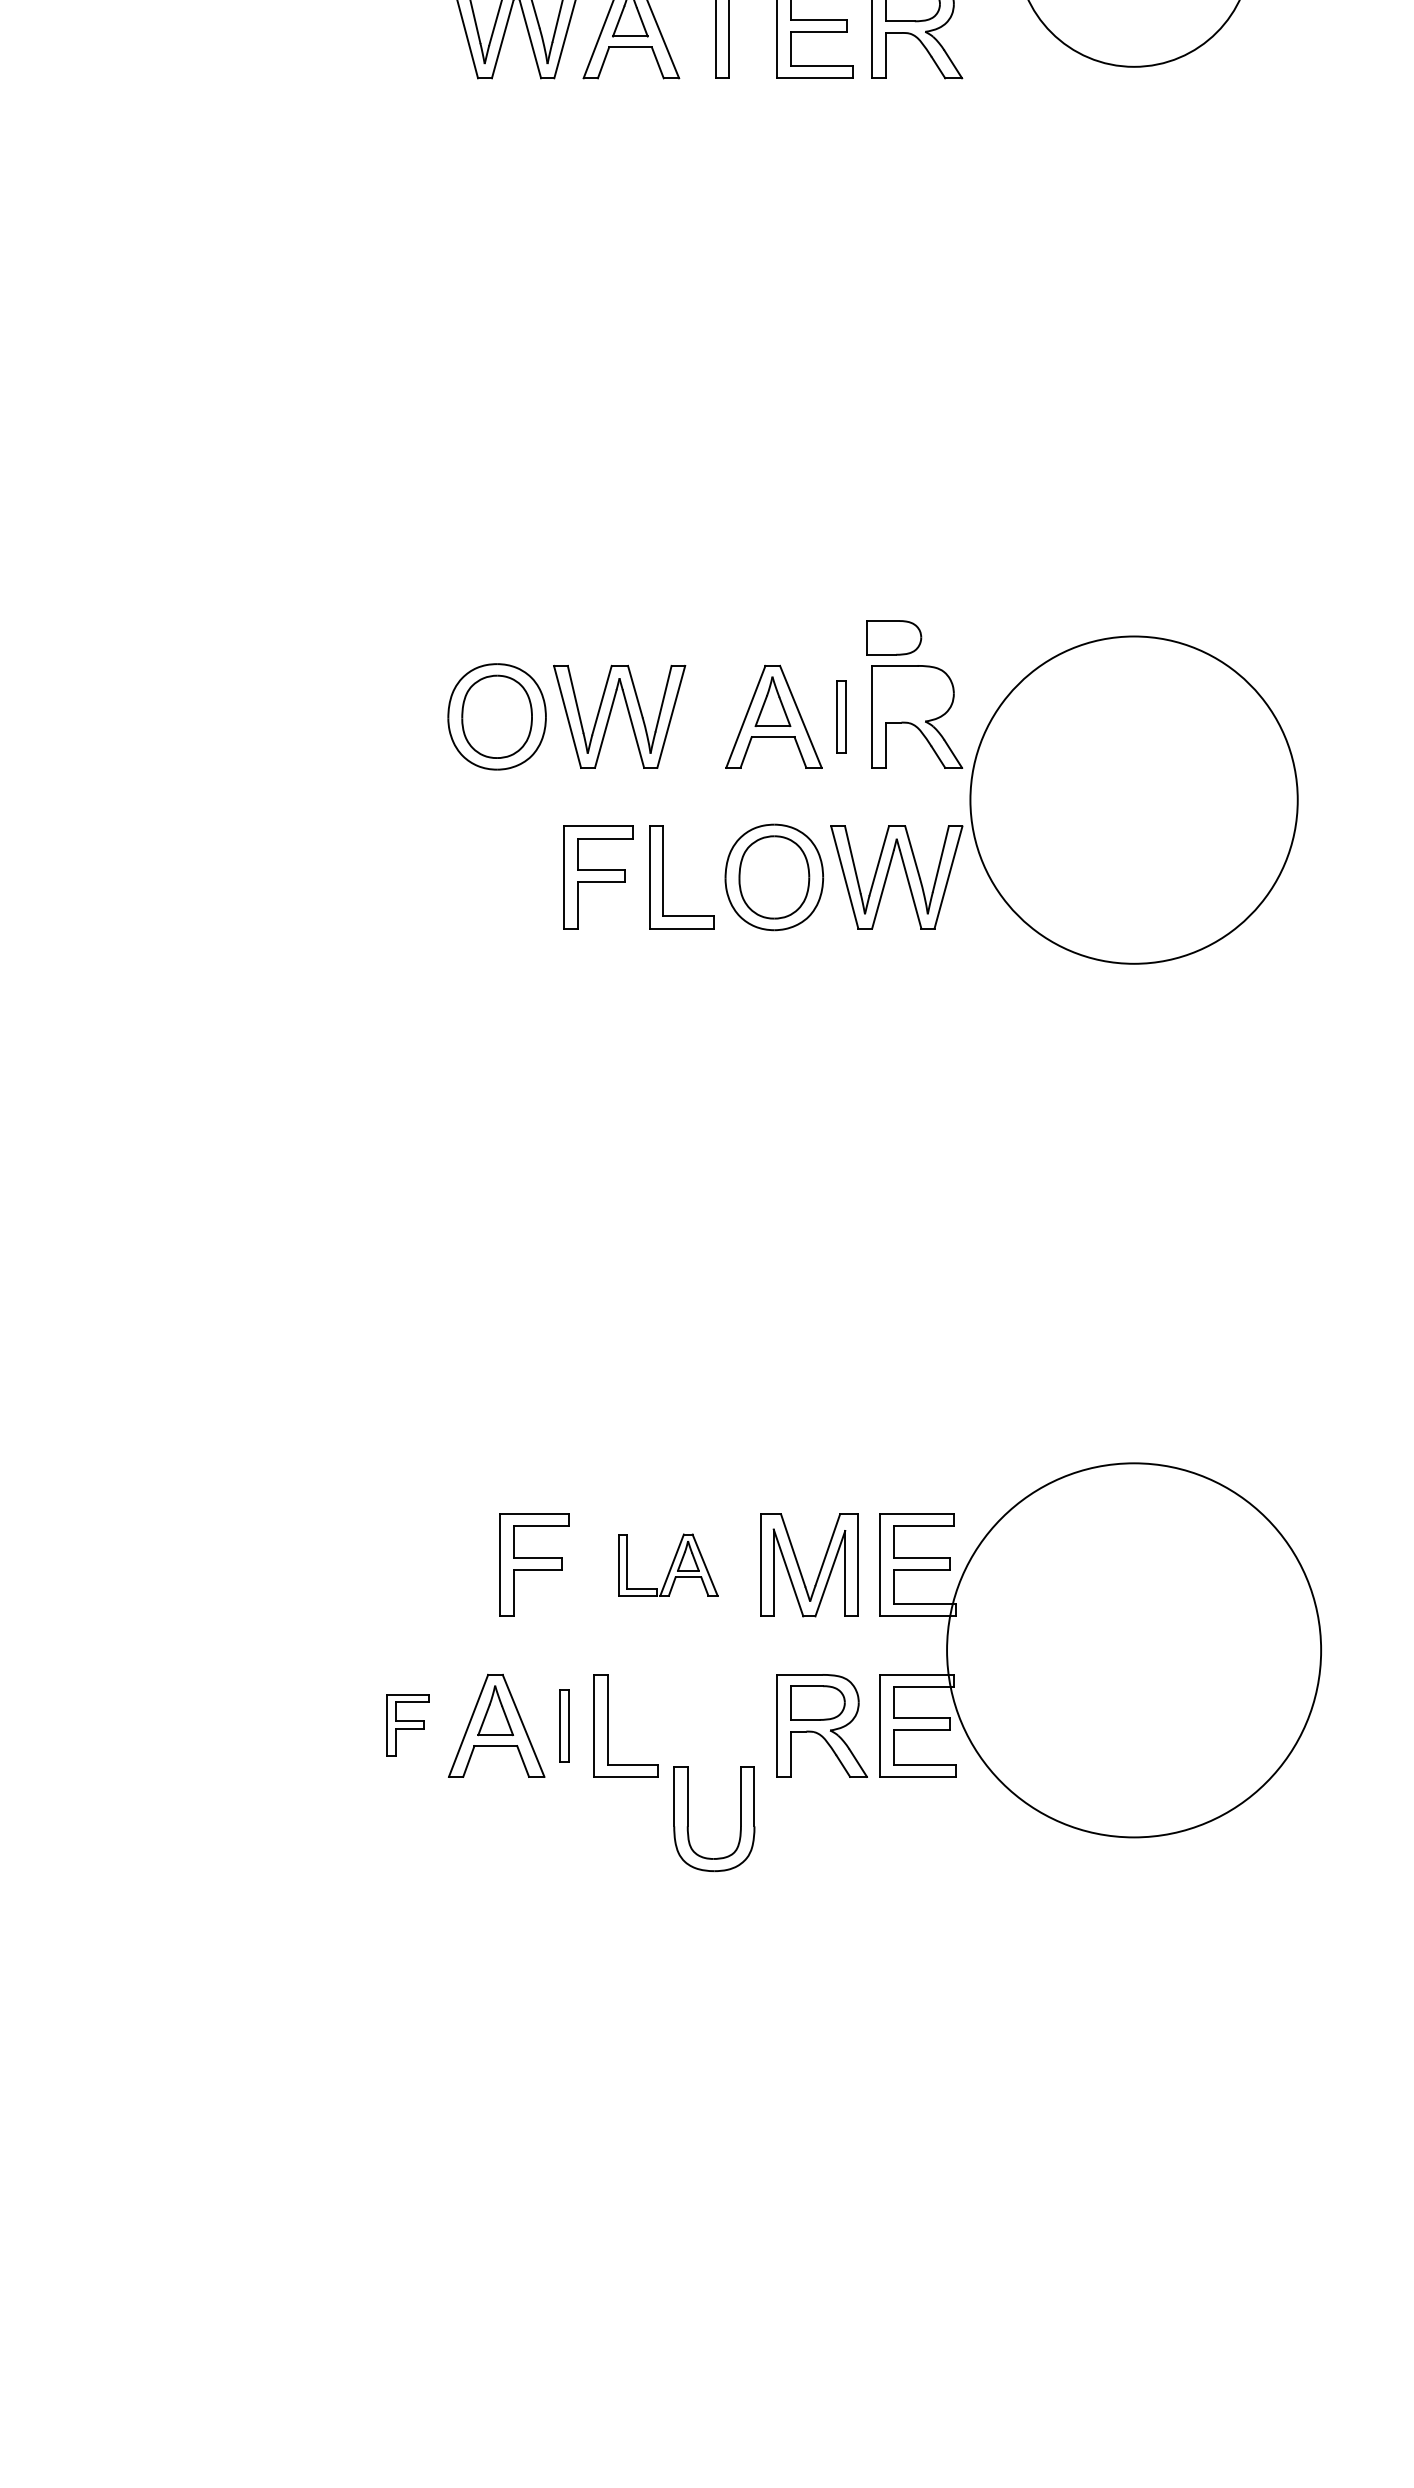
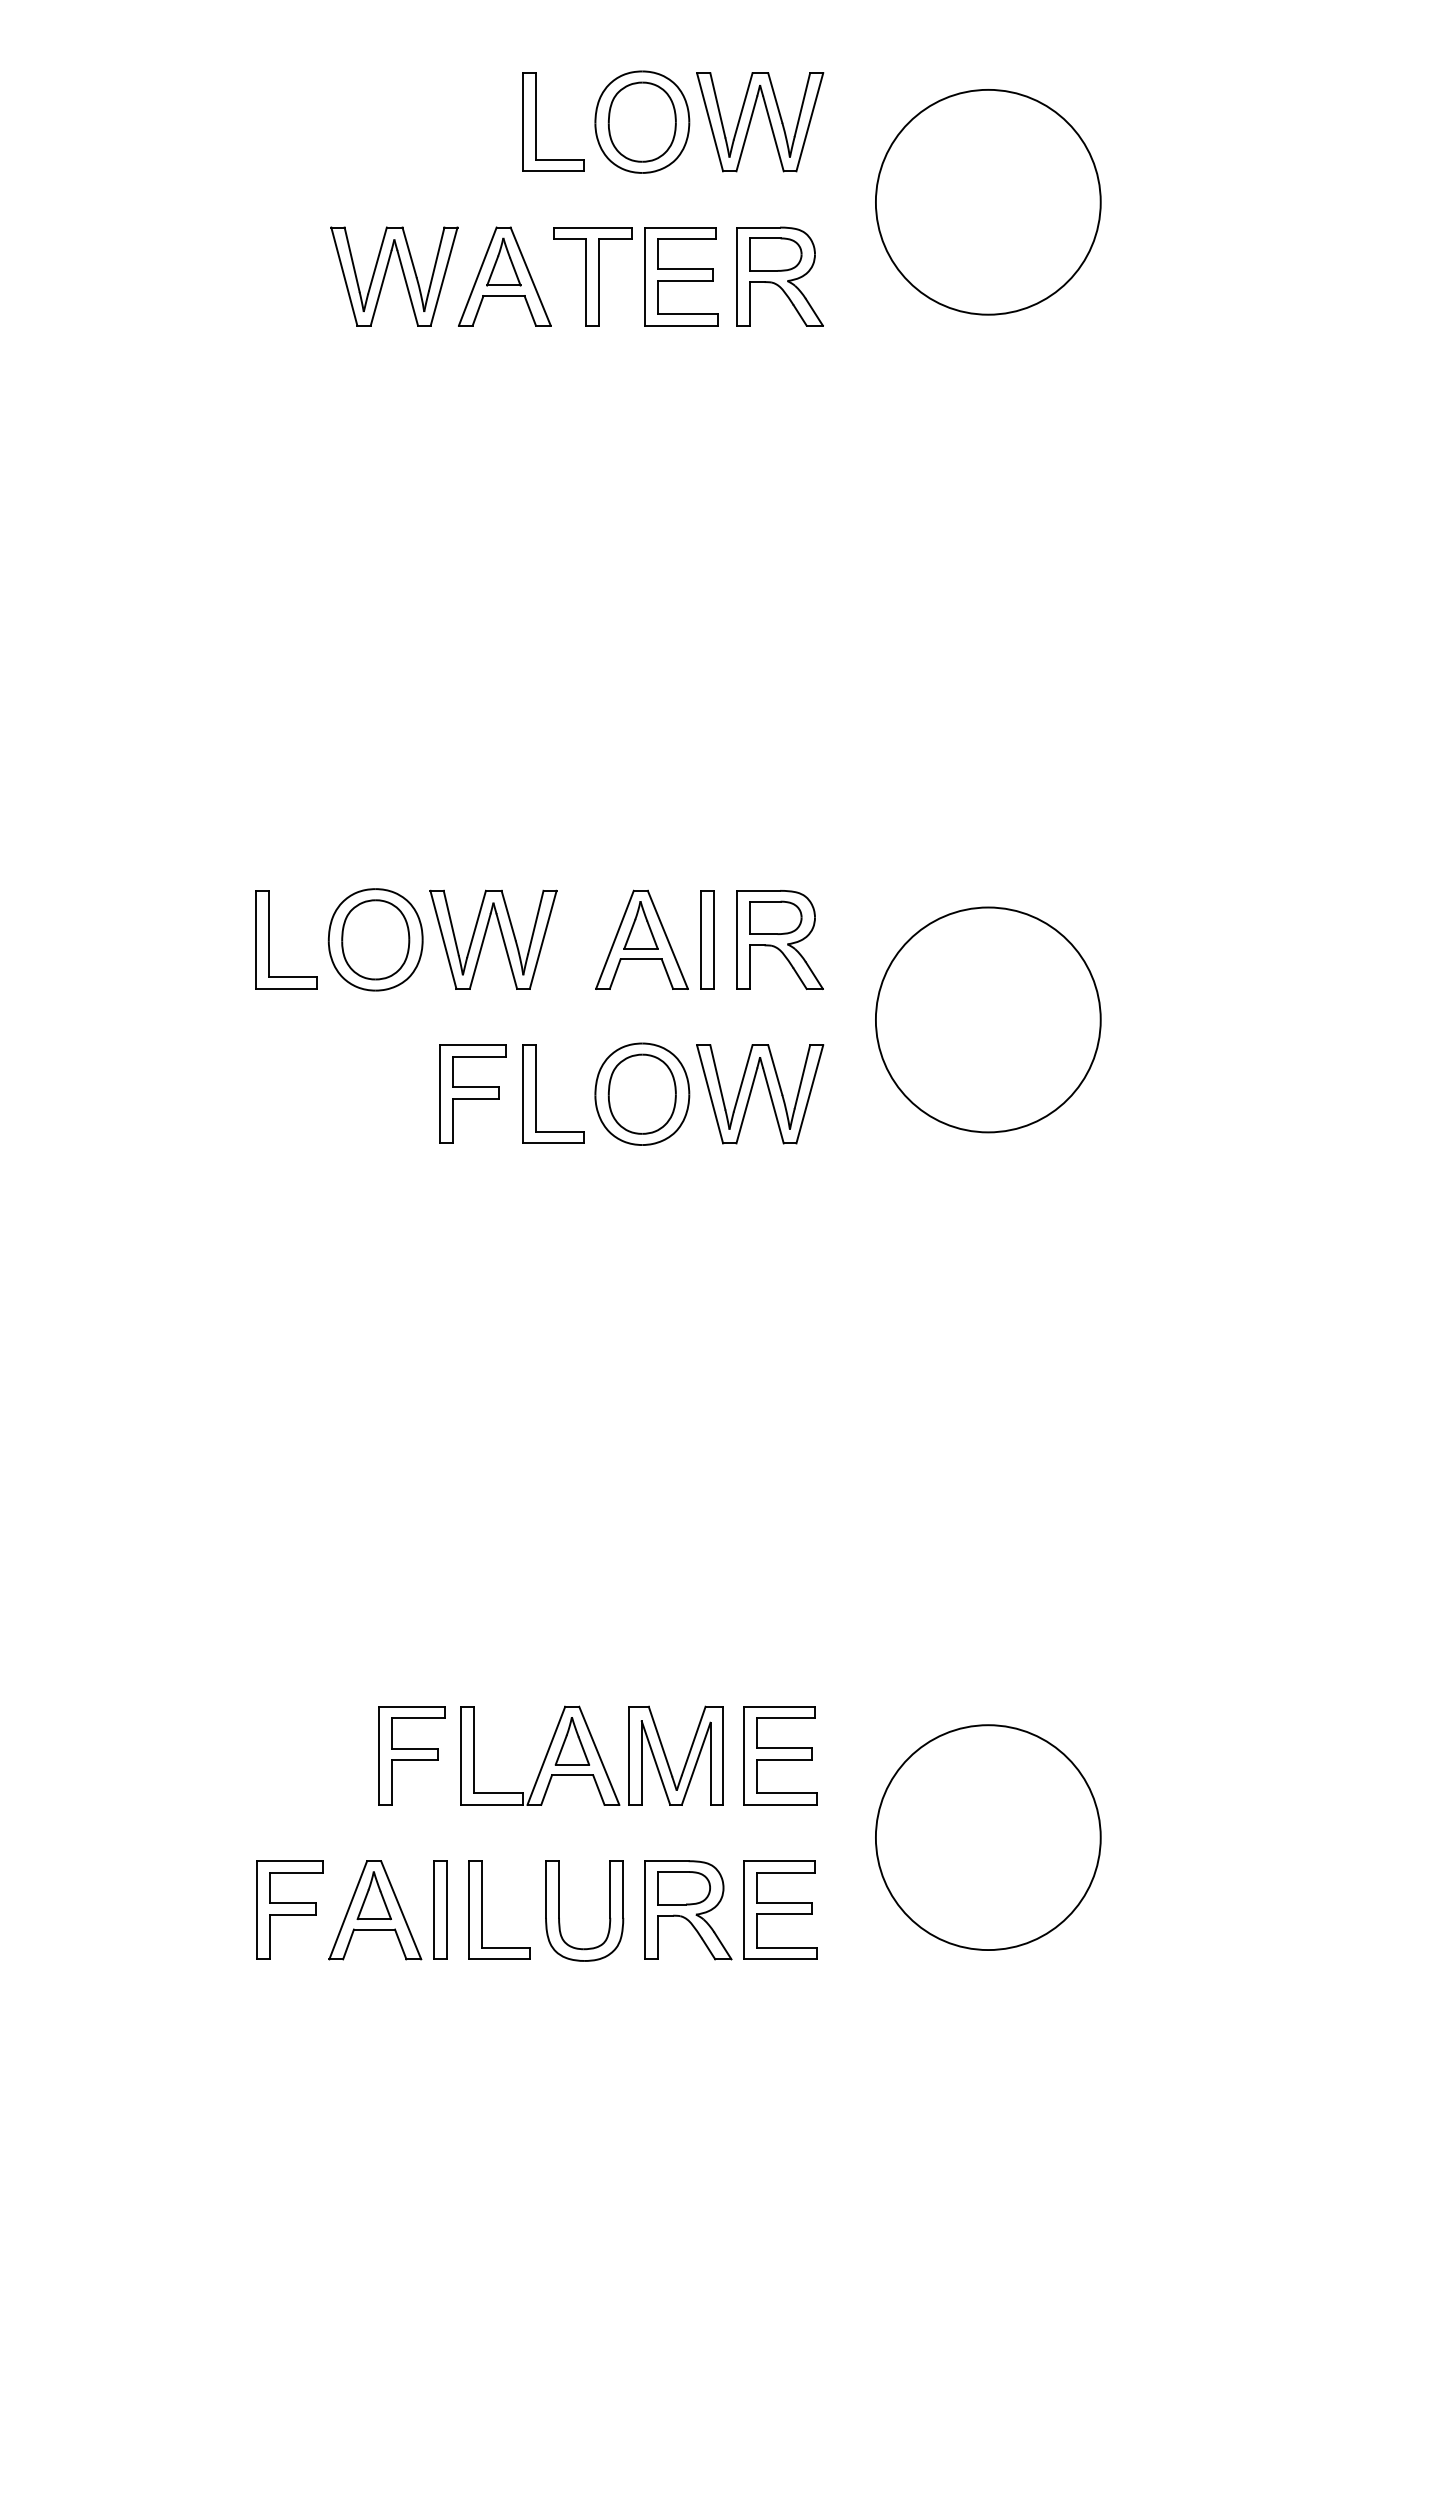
part: (894, 637) -> (775, 917), moved
part: (386, 716) -> (269, 939), added
part: (842, 716) -> (707, 939), size x1.43
circle: (1133, 799) -> (987, 1019), size x0.71
part: (668, 1564) -> (540, 1755), size x1.67
circle: (1133, 1650) -> (987, 1837), size x0.62
part: (407, 1725) -> (289, 1909), size x1.67
part: (564, 1725) -> (440, 1909), size x1.43
part: (688, 1818) -> (559, 1910), moved

